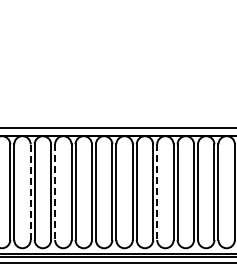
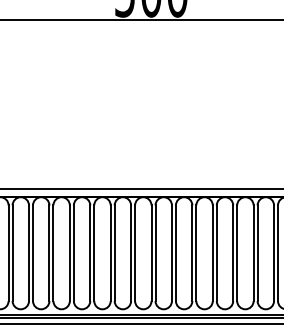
line: (30, 192) -> (8, 253), dashed -> solid
line: (55, 192) -> (33, 253), dashed -> solid
line: (157, 192) -> (135, 253), dashed -> solid

